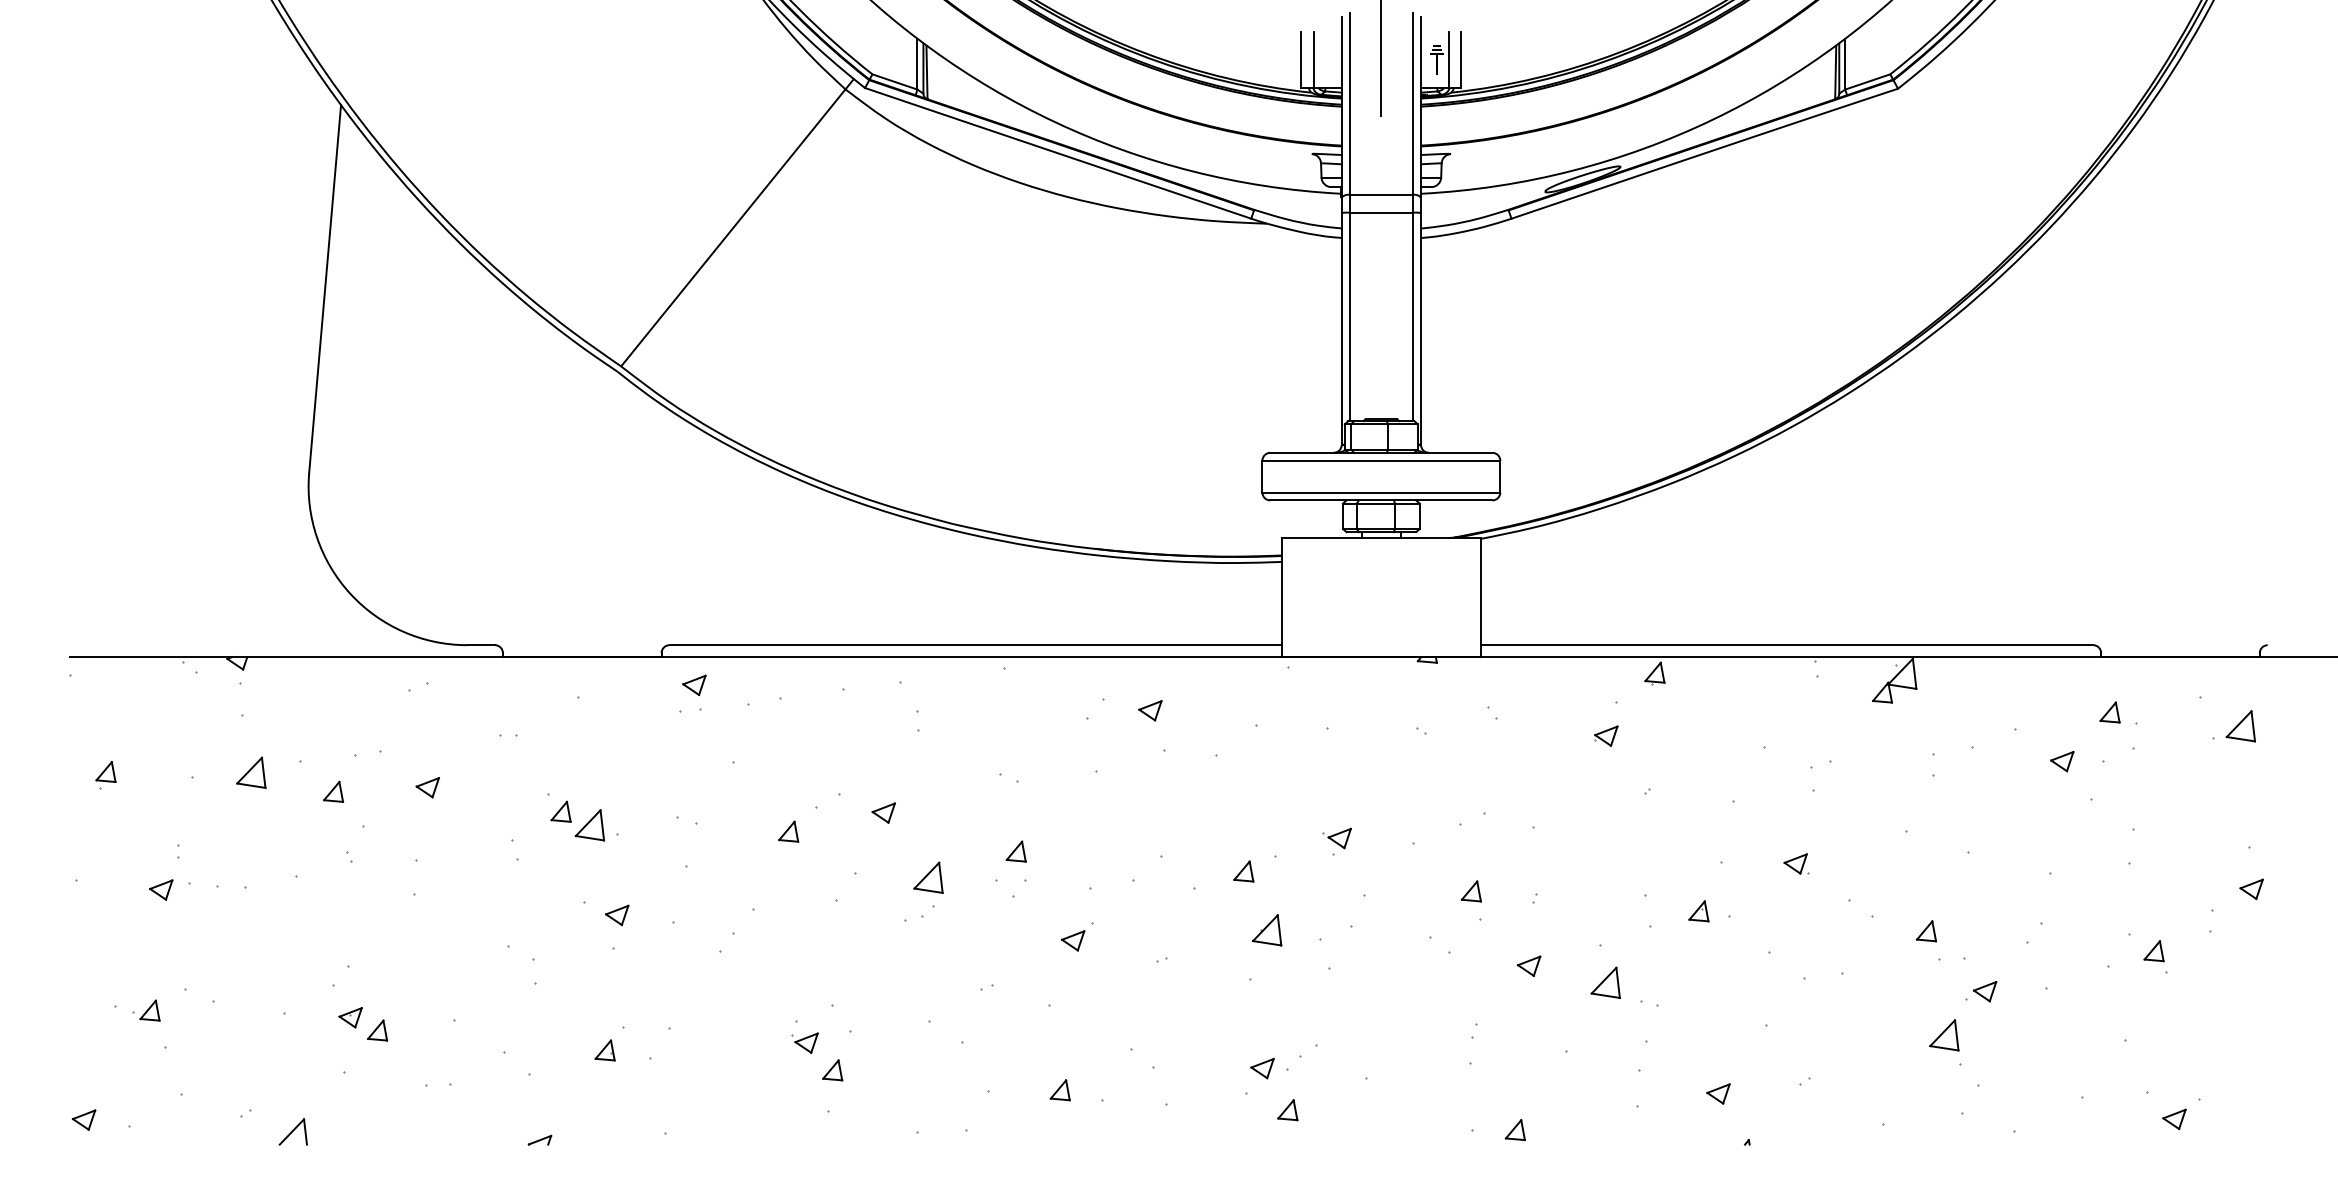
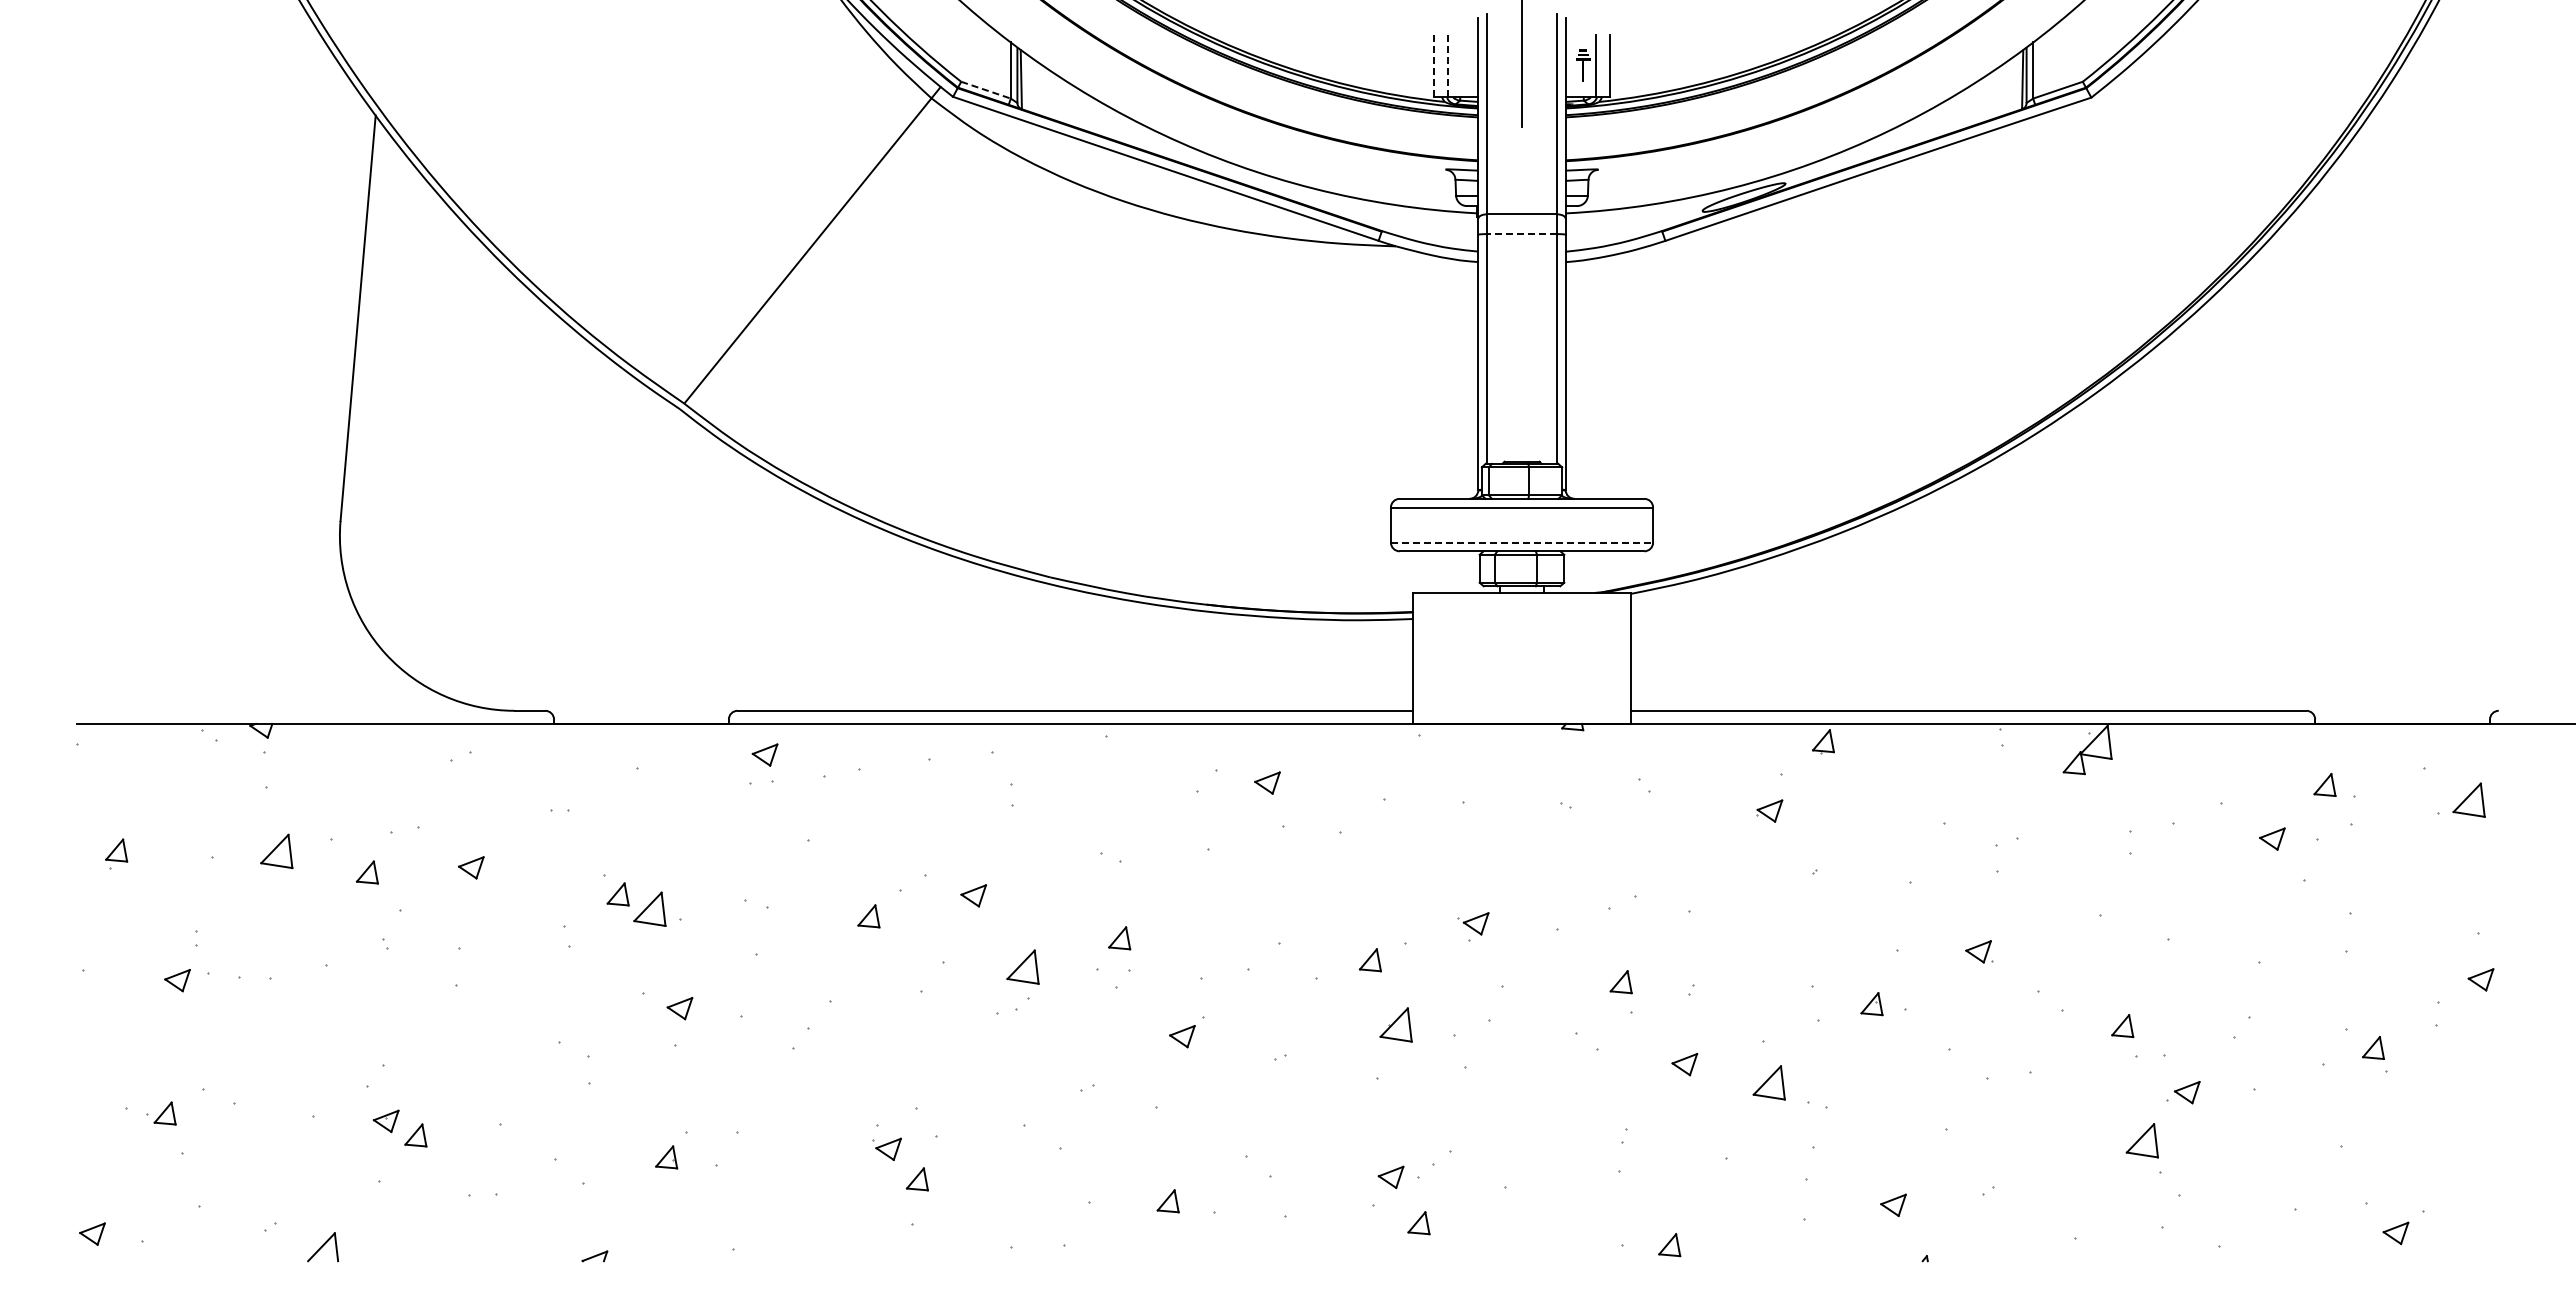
line: (1301, 60) -> (1433, 66), solid -> dashed
line: (1313, 60) -> (1447, 66), solid -> dashed
line: (895, 82) -> (986, 90), solid -> dashed
line: (1381, 212) -> (1522, 234), solid -> dashed
line: (1381, 492) -> (1522, 542), solid -> dashed

